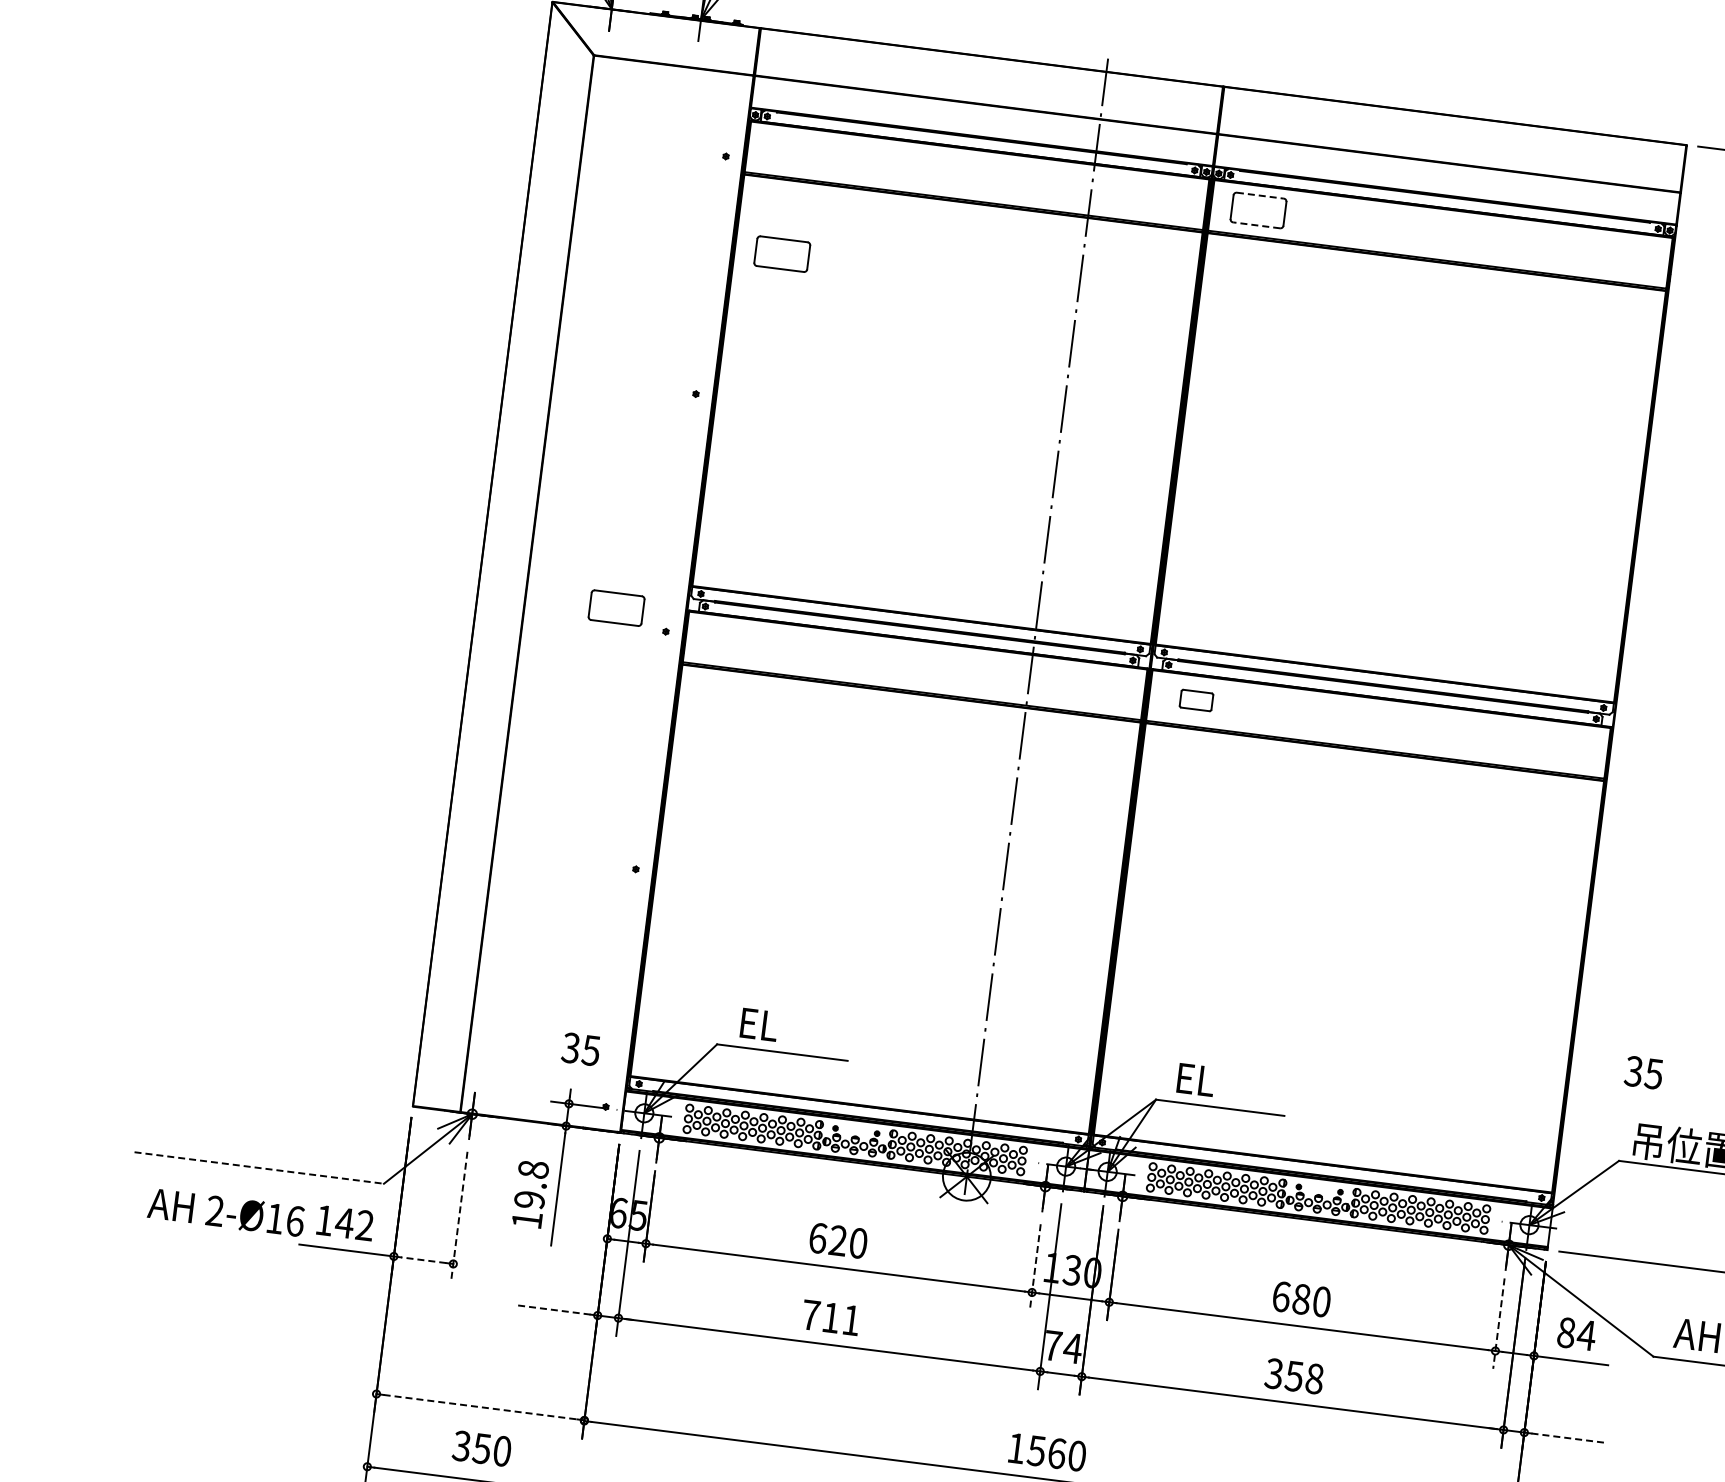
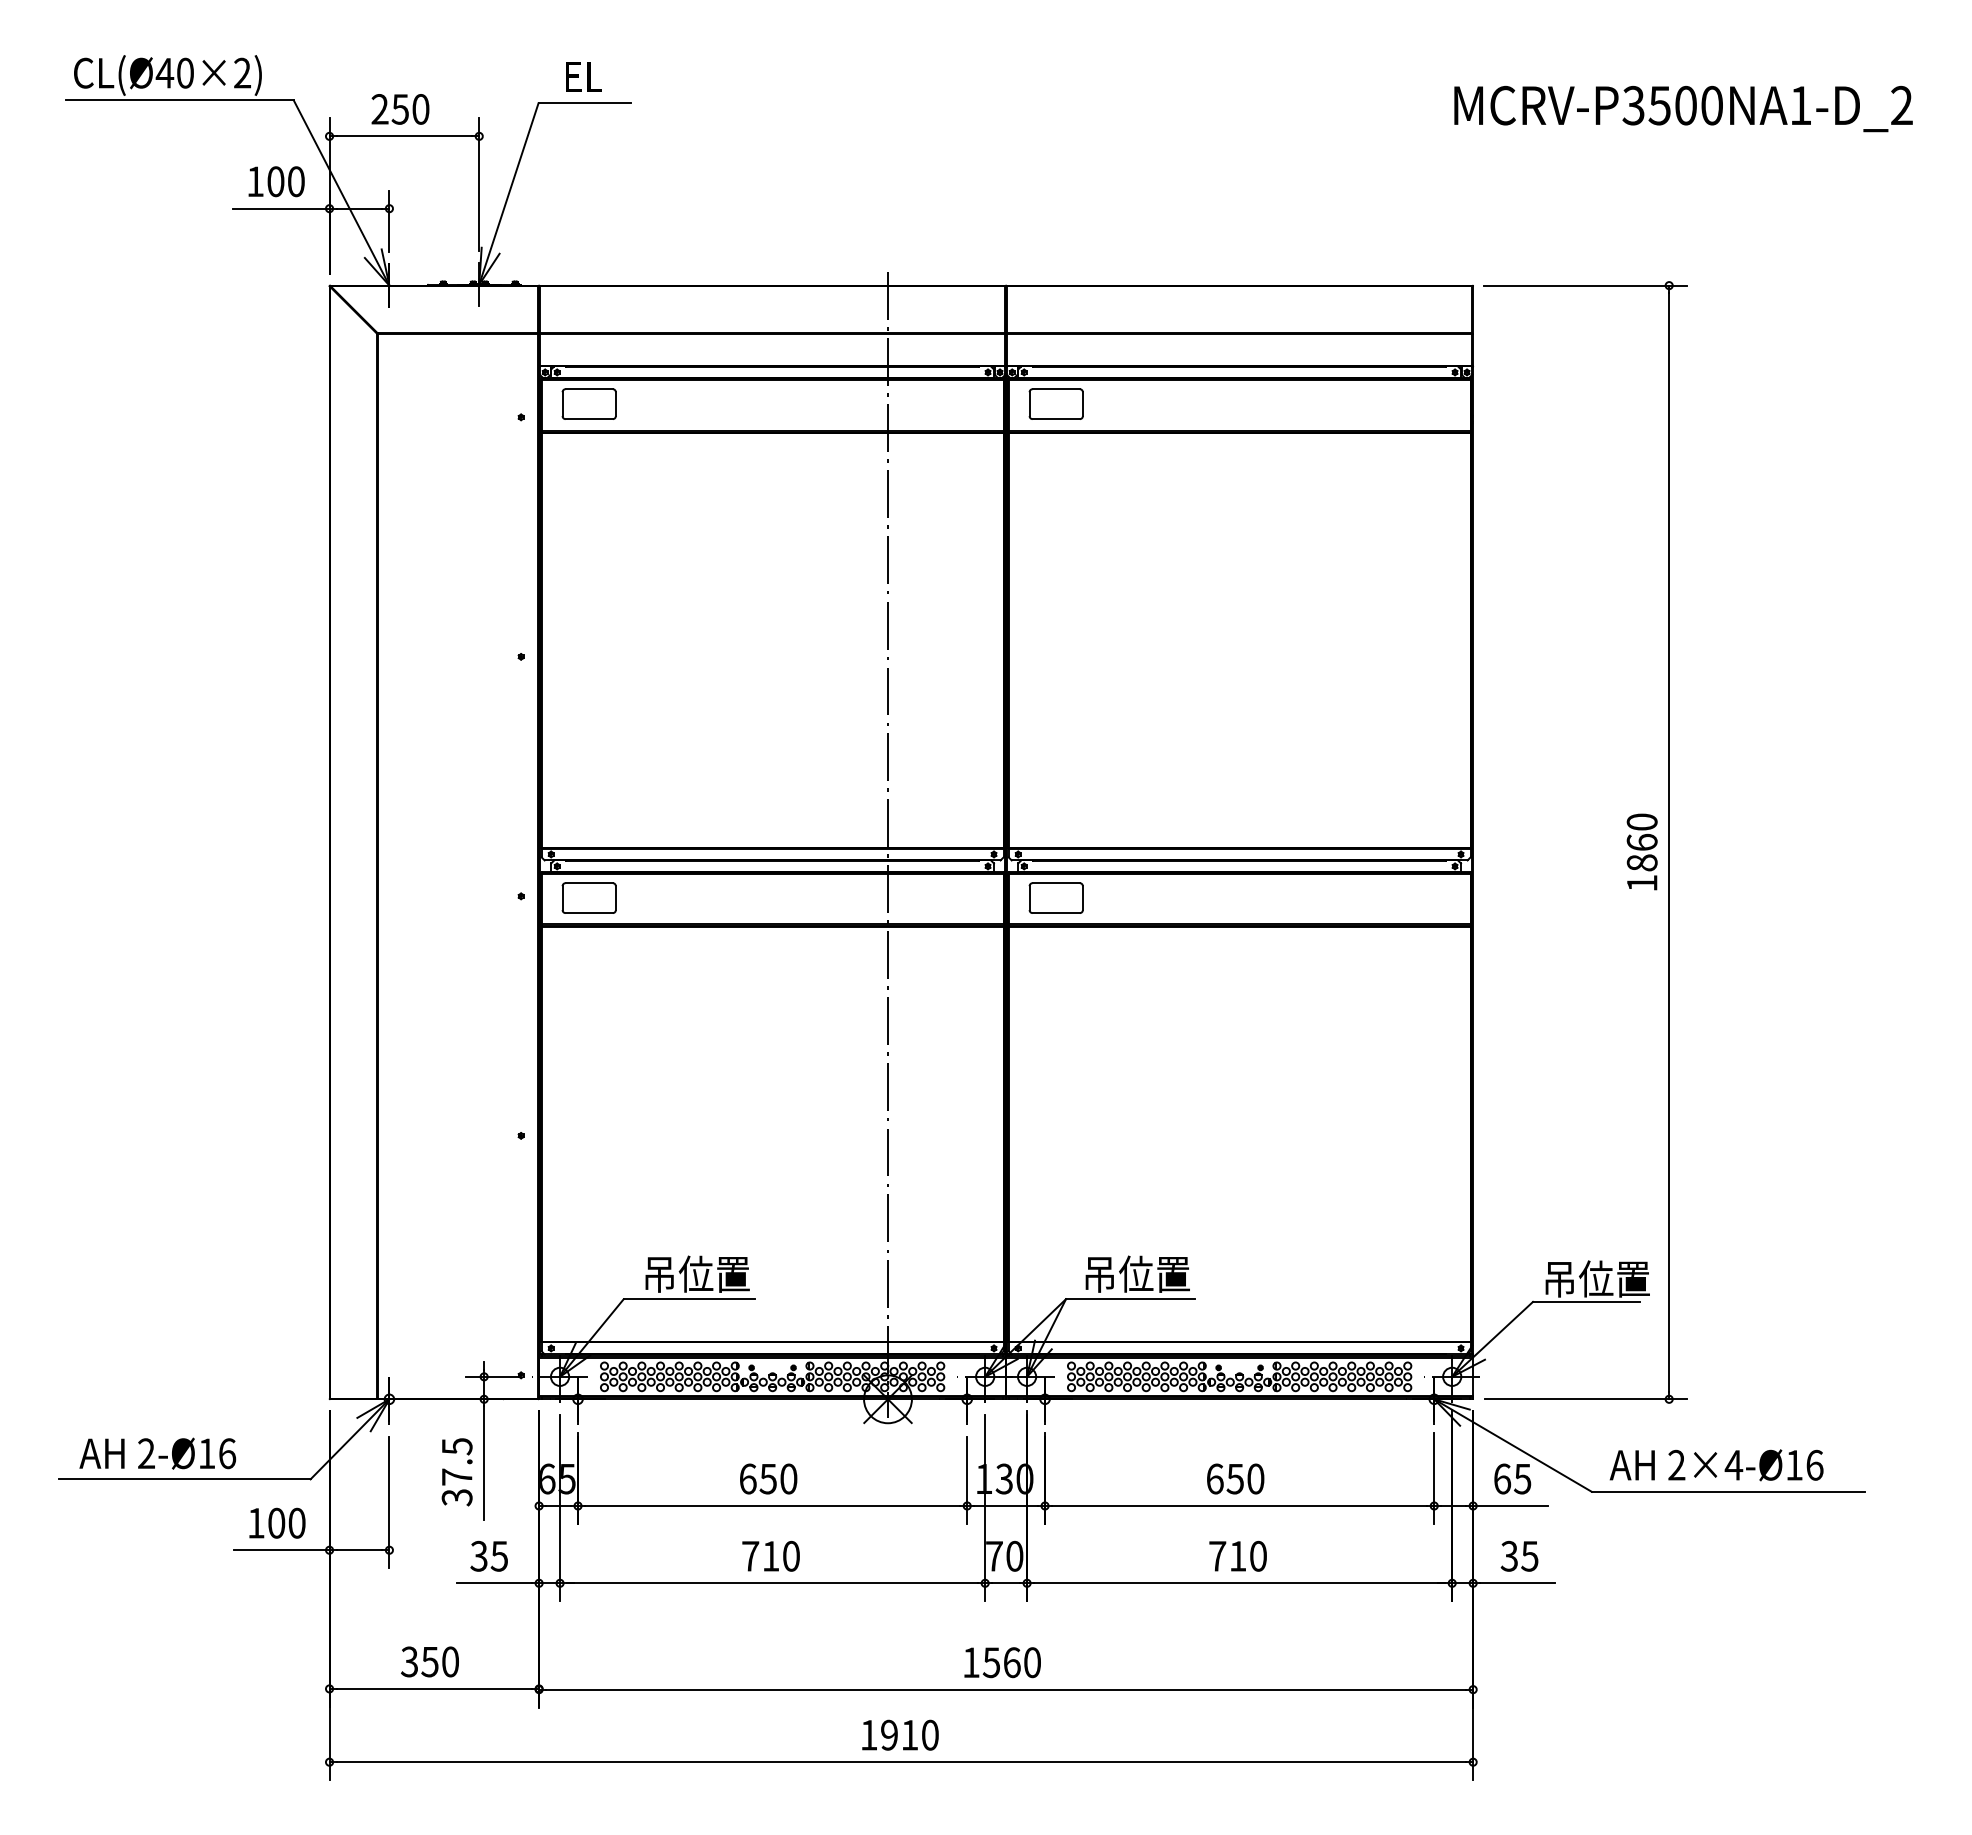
line: (1260, 195) -> (1056, 389), dashed -> solid
line: (1256, 225) -> (1056, 419), dashed -> solid
part: (781, 253) -> (588, 403), moved
part: (615, 607) -> (588, 897), moved
part: (1195, 699) -> (1055, 897), size x1.67
text: (793, 1028) -> (697, 1273), EL -> 吊位置
text: (580, 1048) -> (488, 1555), moved
text: (1643, 1072) -> (1519, 1556), moved
text: (1230, 1083) -> (1137, 1273), EL -> 吊位置
line: (258, 1168) -> (184, 1479), dashed -> solid
text: (529, 1195) -> (456, 1472), 19.8 -> 37.5
text: (226, 1212) -> (157, 1453), moved
line: (459, 1216) -> (389, 1502), dashed -> solid
text: (354, 1223) -> (286, 1522), 142 -> 100
text: (837, 1240) -> (767, 1478), 620 -> 650
line: (423, 1260) -> (359, 1550), dashed -> solid
line: (1035, 1268) -> (967, 1481), dashed -> solid
text: (1300, 1298) -> (1234, 1478), 680 -> 650
line: (553, 1310) -> (494, 1583), dashed -> solid
text: (851, 1319) -> (791, 1555), 711 -> 710
line: (1499, 1323) -> (1434, 1478), dashed -> solid
text: (1576, 1333) -> (1512, 1478), 84 -> 65
text: (1072, 1347) -> (1014, 1555), 74 -> 70
text: (1294, 1375) -> (1237, 1555), 358 -> 710
line: (480, 1406) -> (434, 1688), dashed -> solid
line: (1569, 1438) -> (1518, 1583), dashed -> solid
text: (481, 1448) -> (429, 1661), moved

